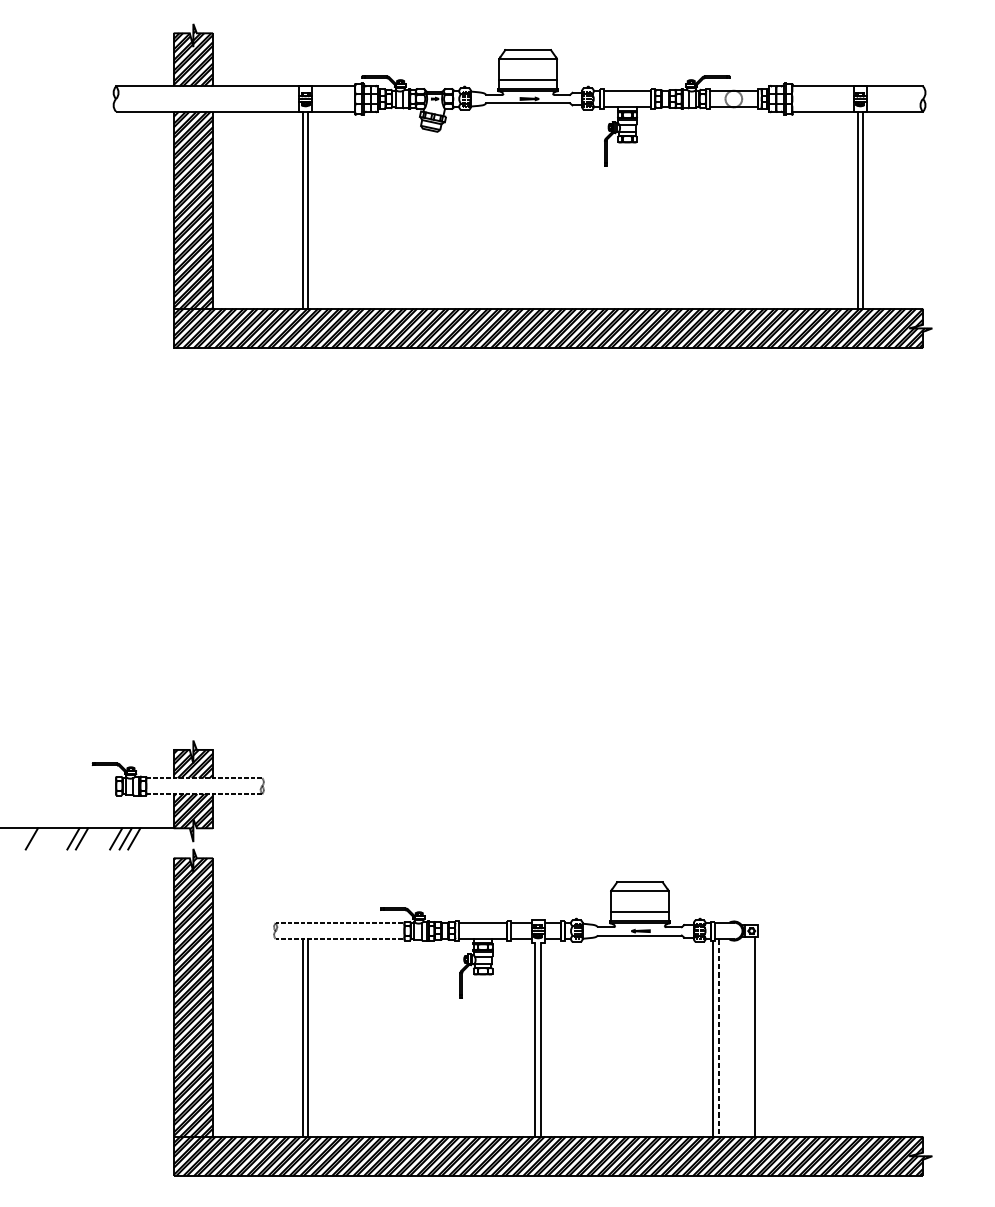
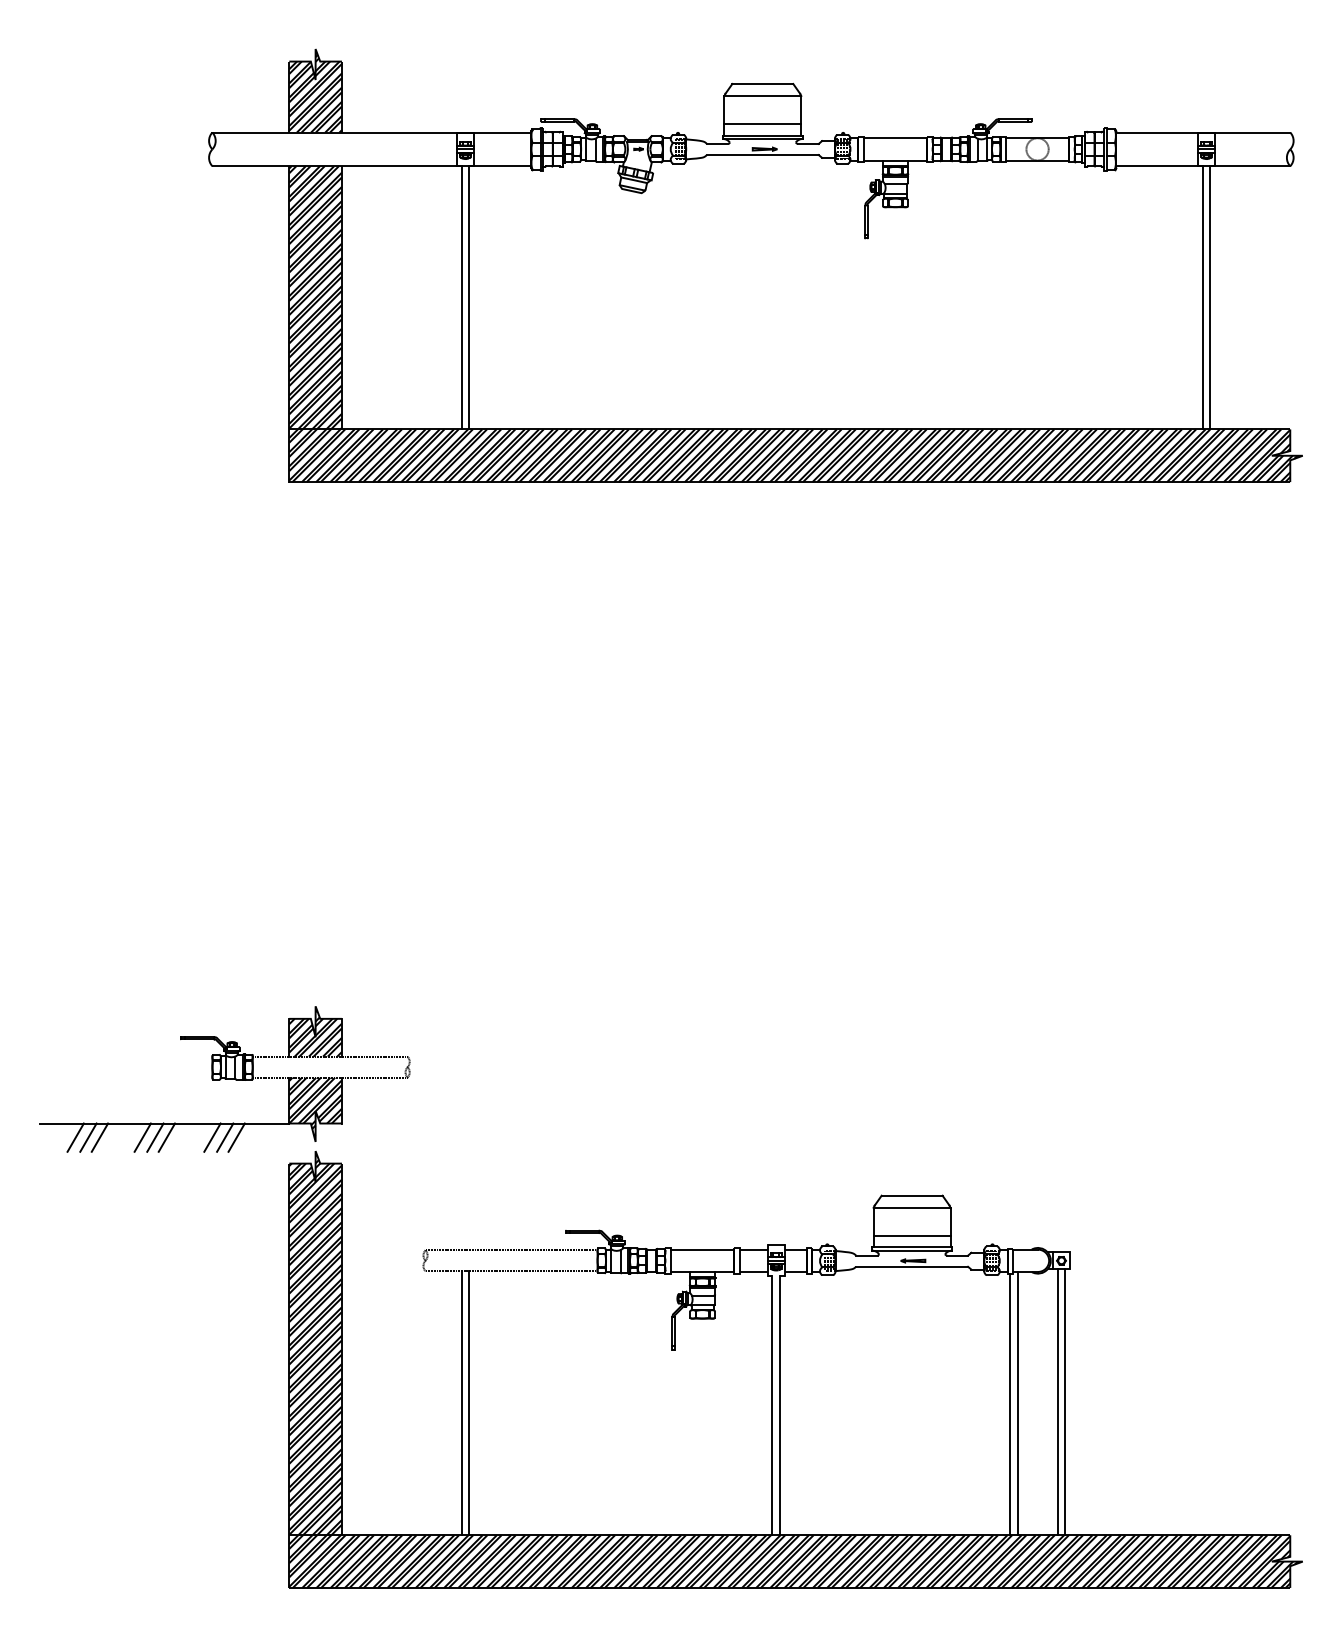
line: (13, 838) -> (75, 1137), added
line: (23, 838) -> (88, 1137), added
line: (63, 838) -> (142, 1137), added
line: (718, 1037) -> (1017, 1403), dashed -> solid
line: (748, 1037) -> (1057, 1402), added

